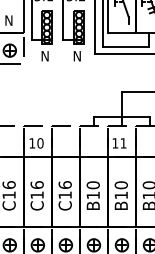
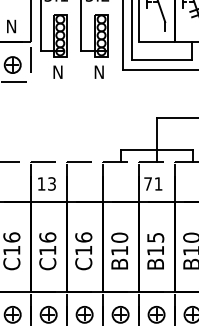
text: (40, 143) -> (52, 184), 10 -> 13
text: (115, 143) -> (148, 184), 11 -> 71
text: (120, 185) -> (154, 238), B10 -> B15

